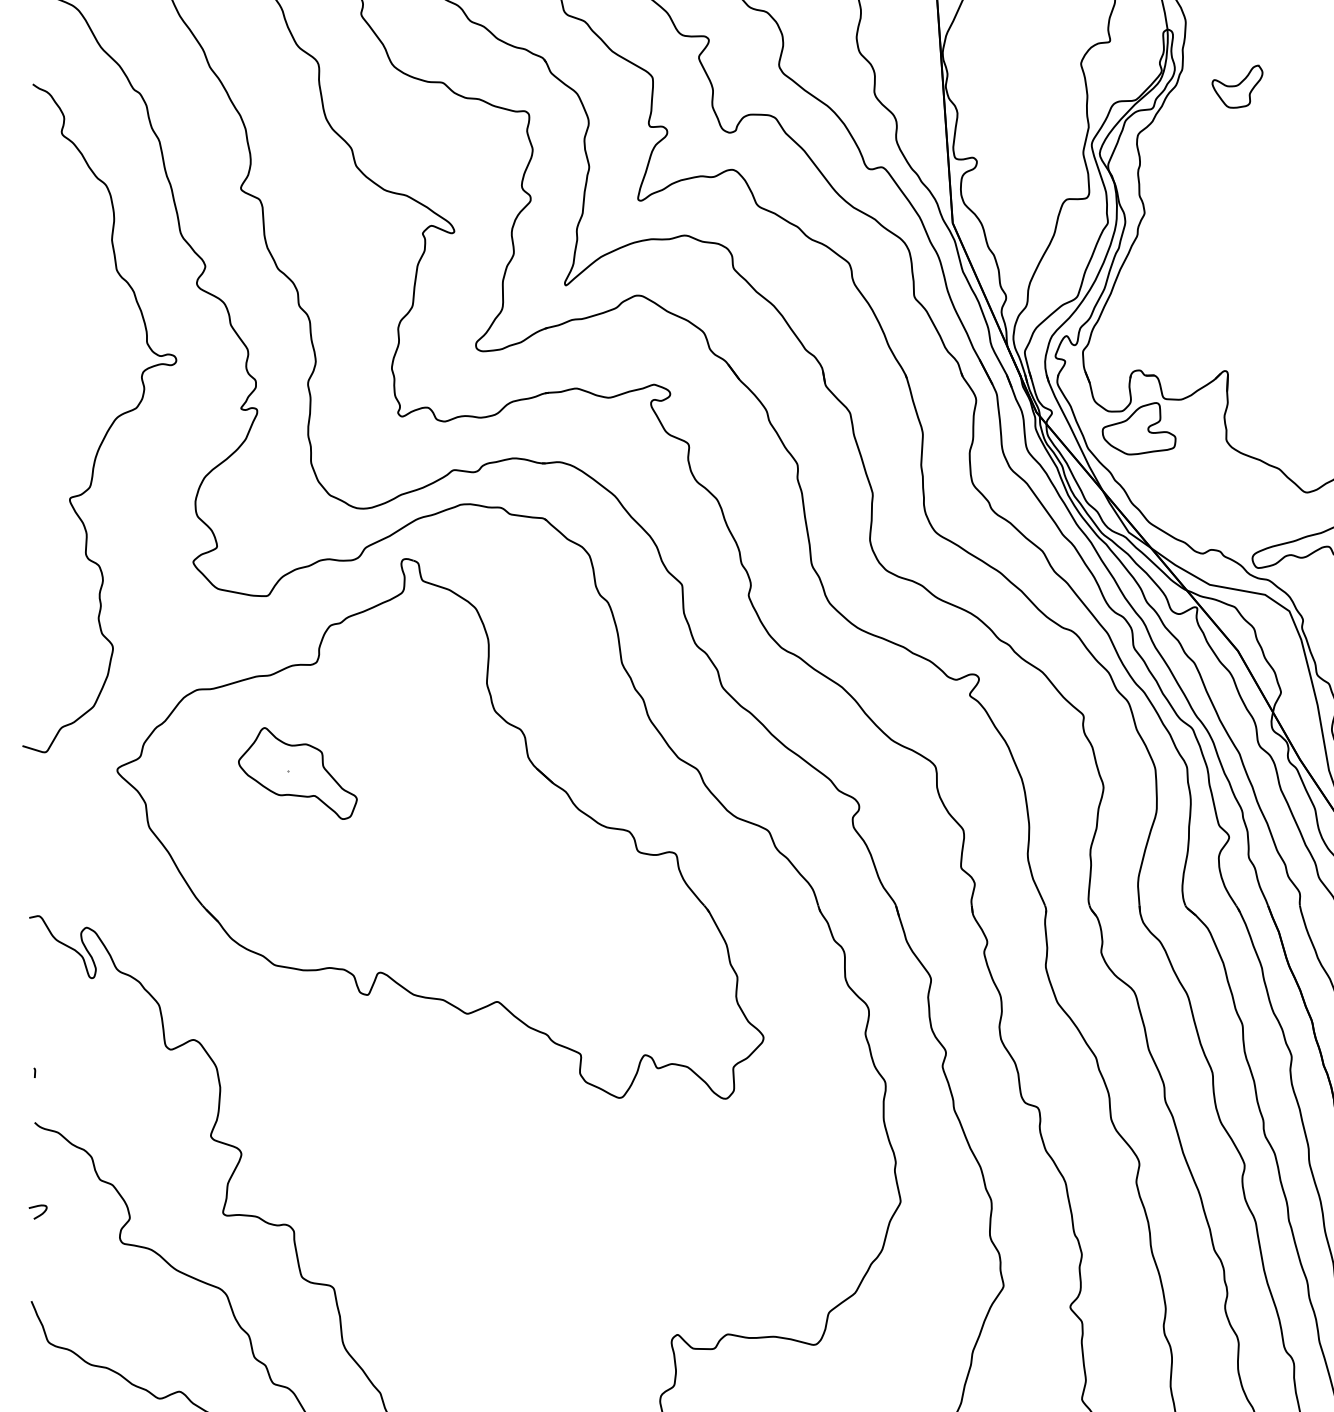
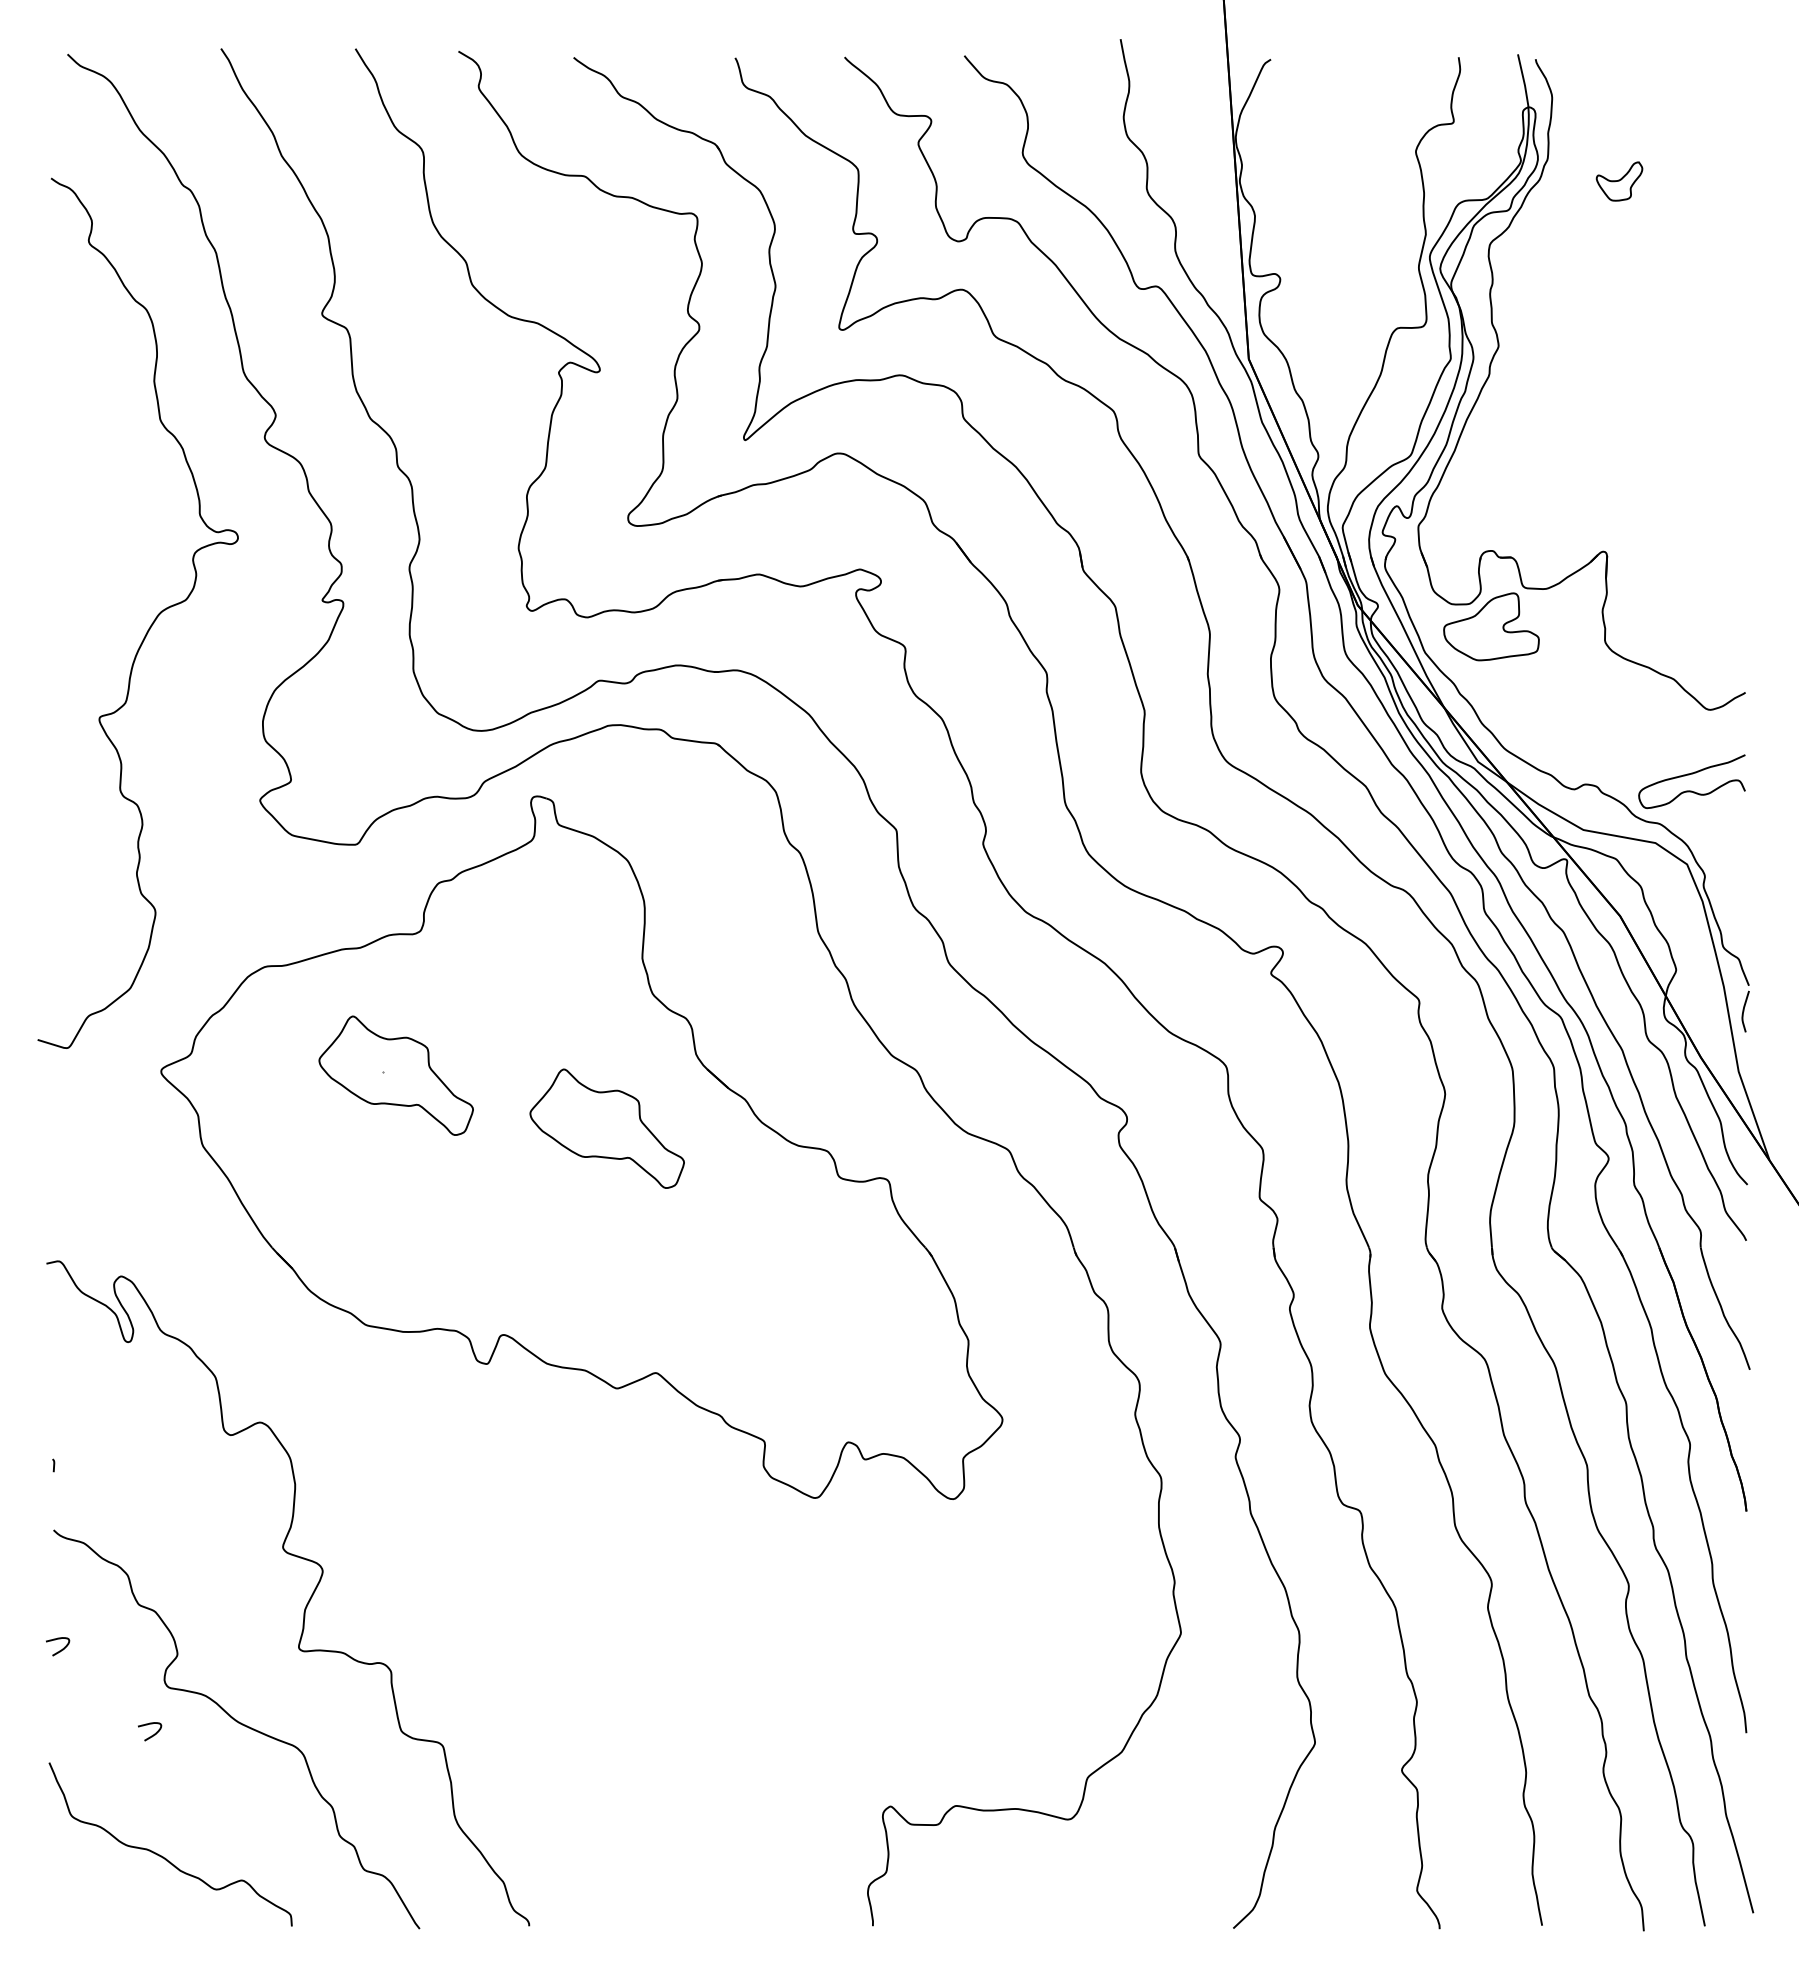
part: (1237, 86) -> (1619, 181), size x0.7
part: (459, 814) -> (606, 1128), added
curve: (109, 1280) -> (151, 1735), added

